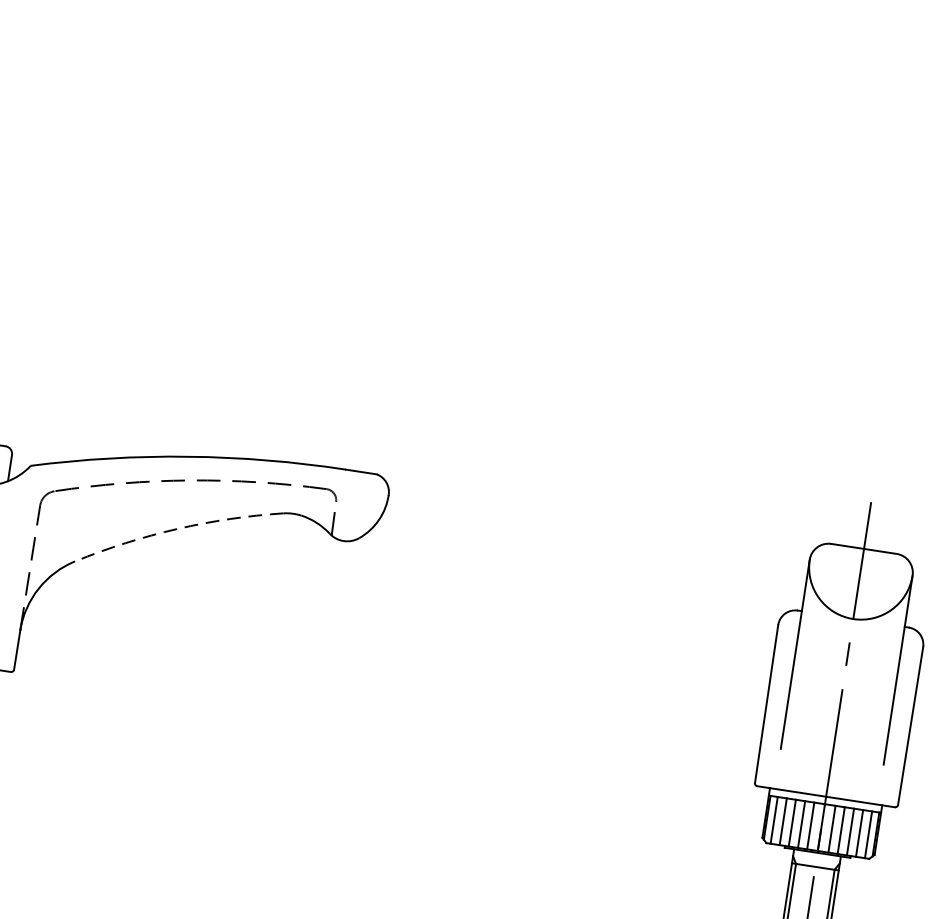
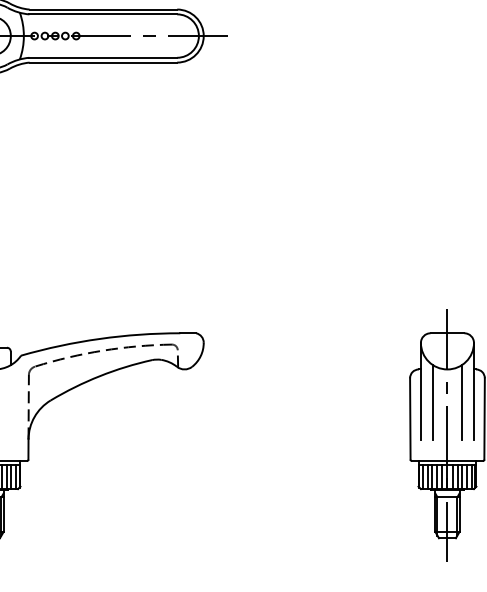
arc: (176, 529) -> (99, 376), dashed -> solid
line: (814, 678) -> (432, 402), added
line: (870, 687) -> (461, 402), added

